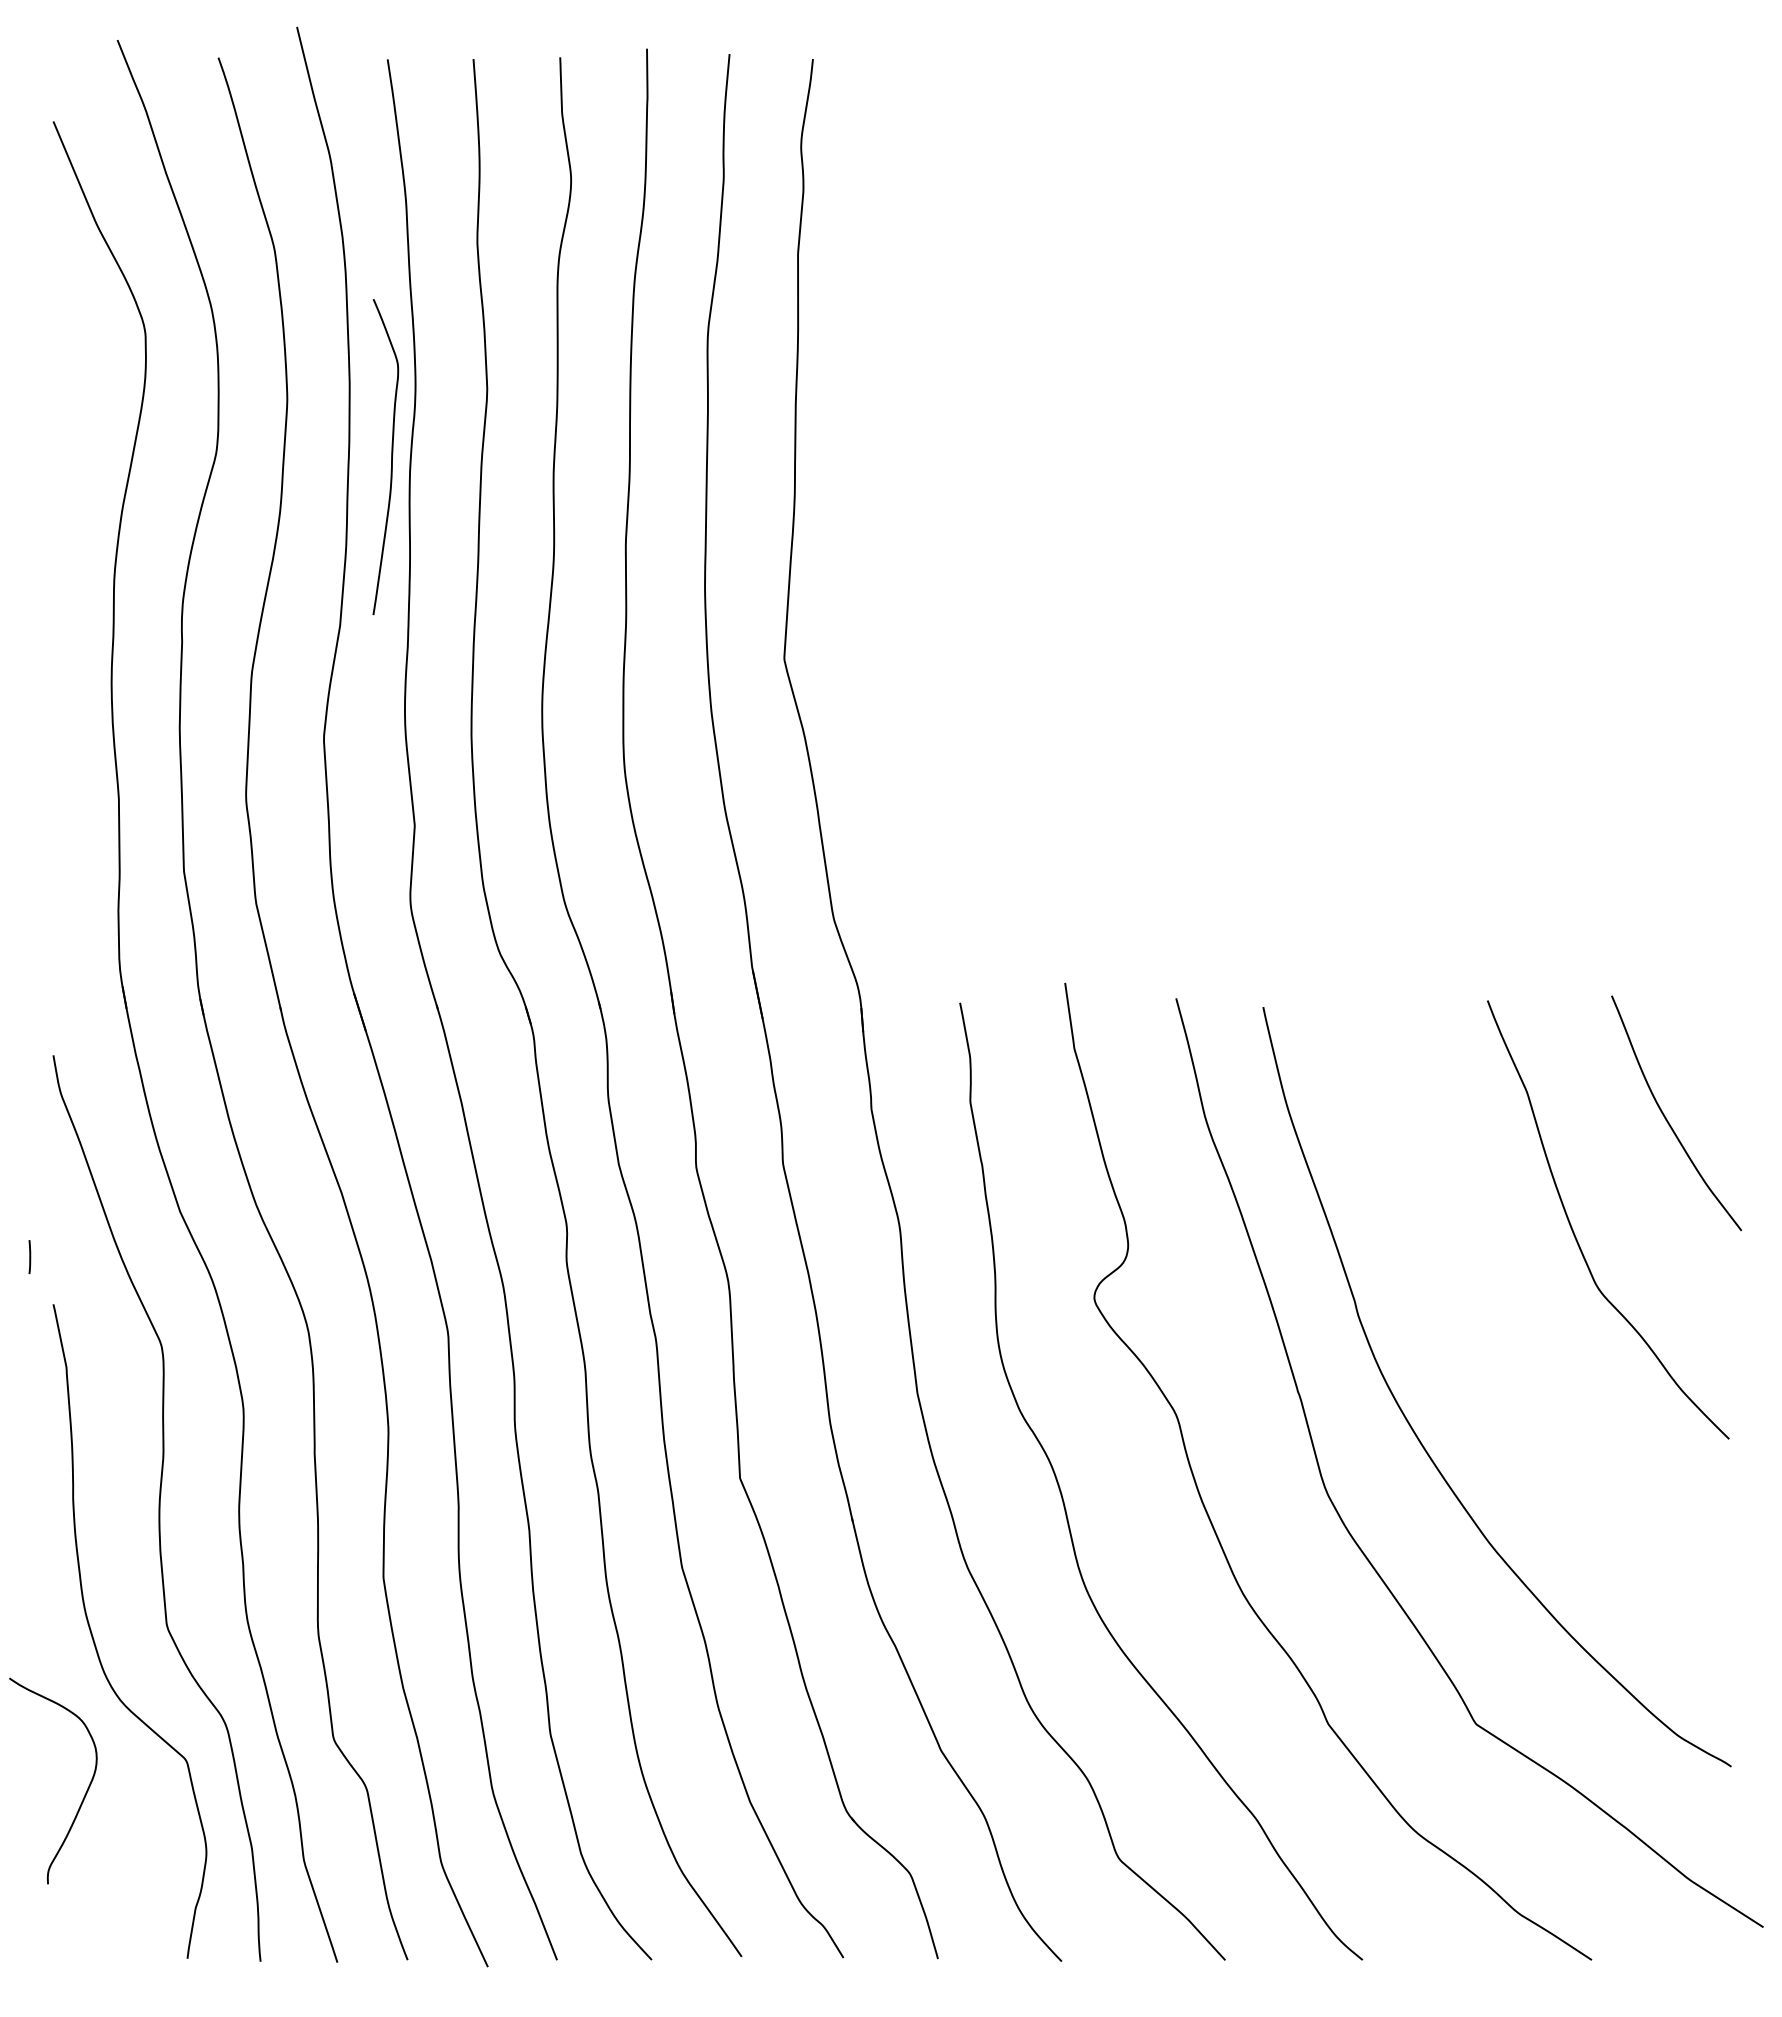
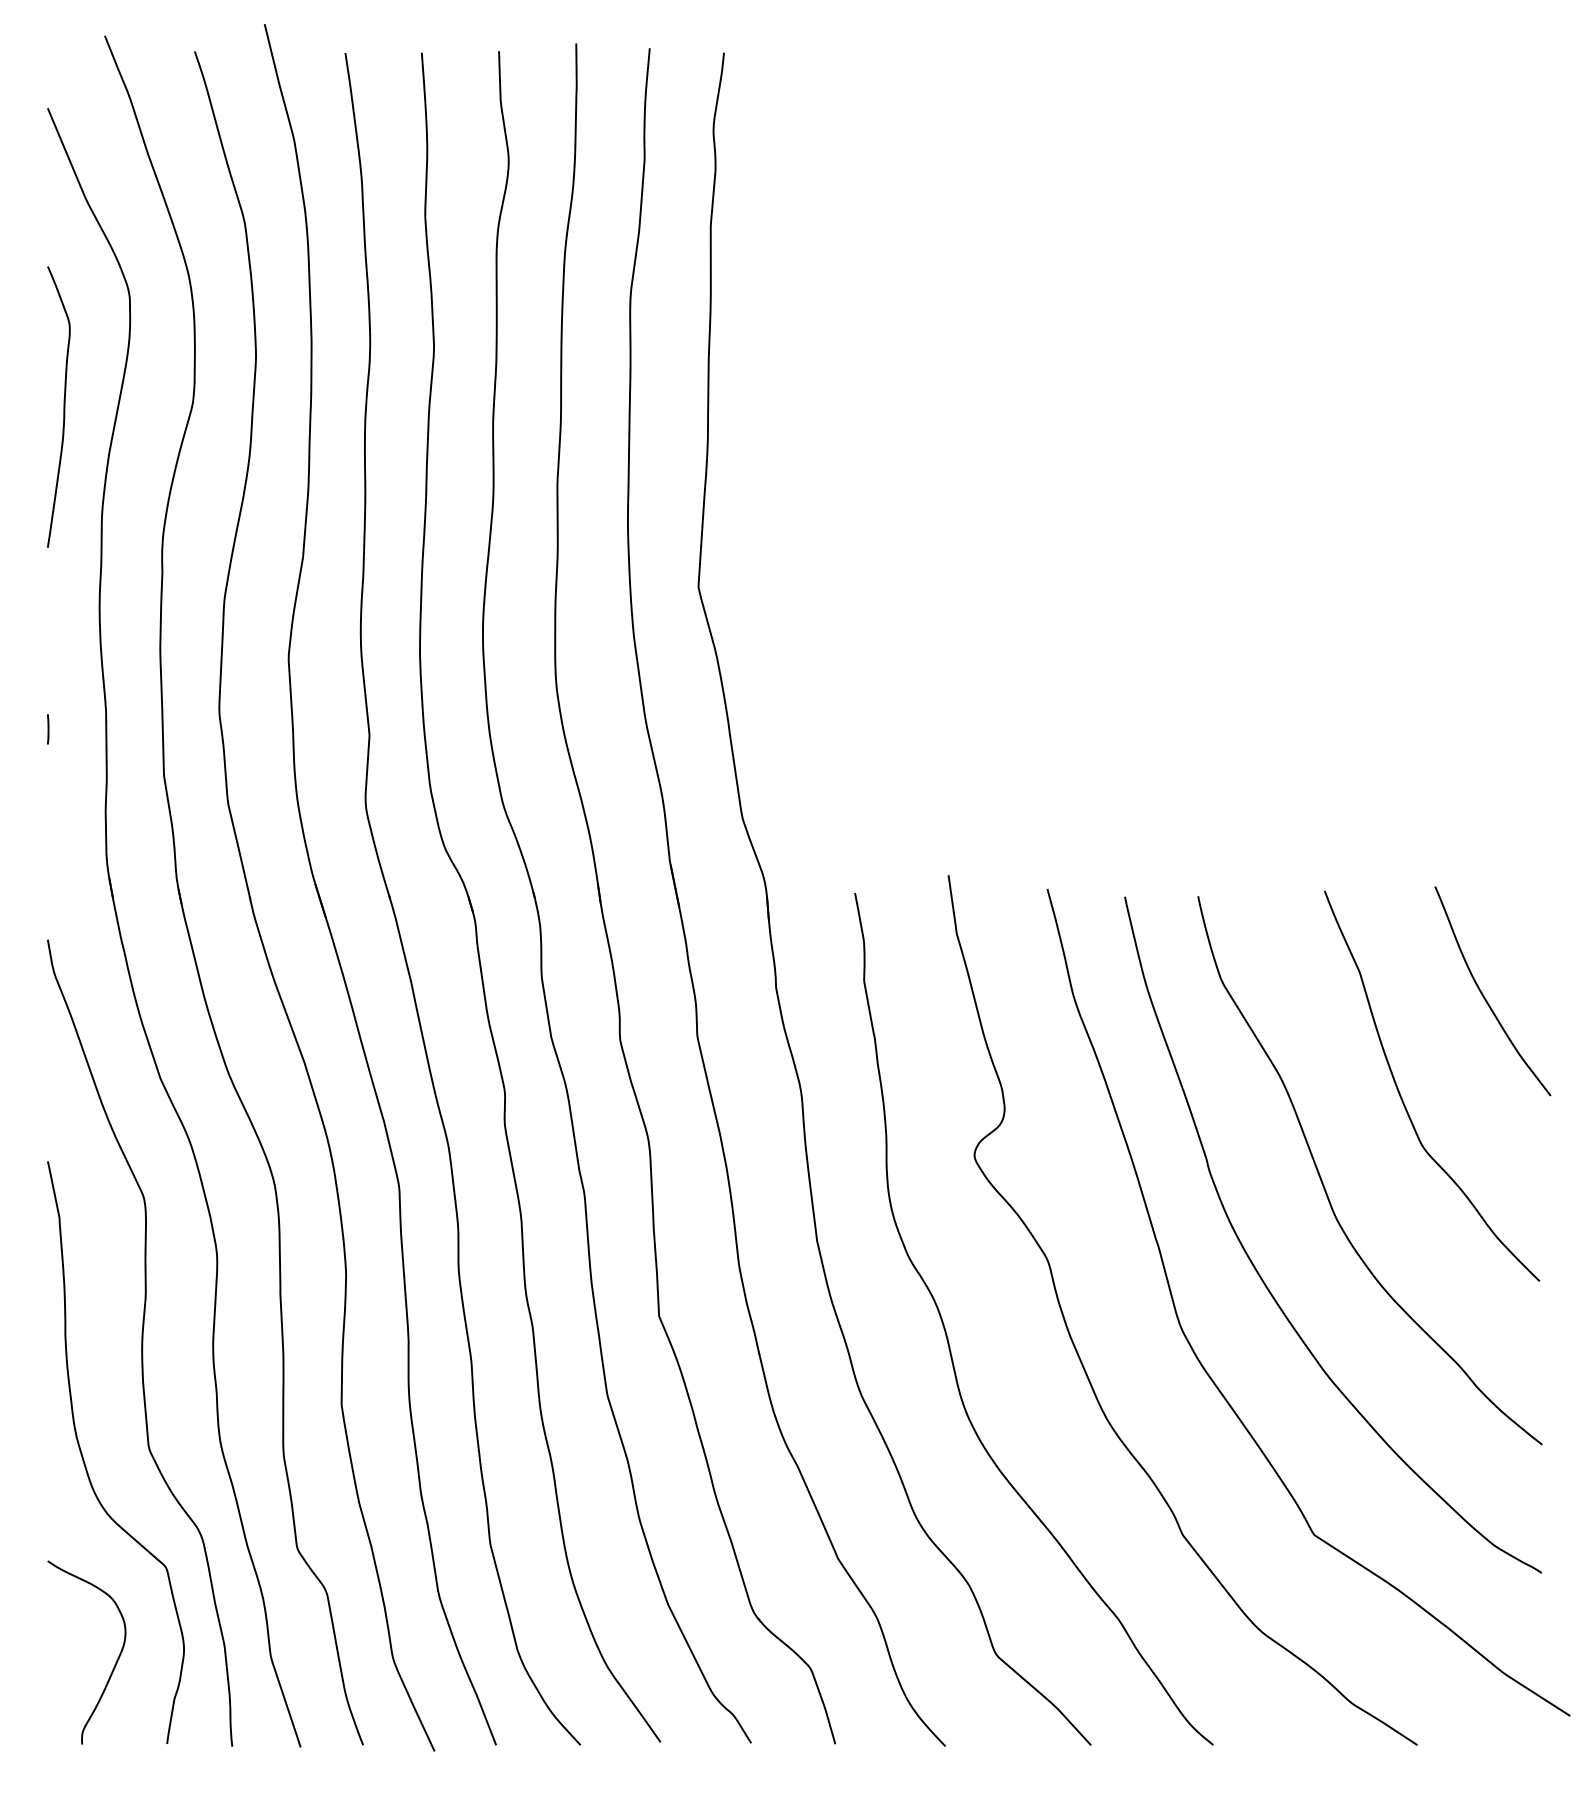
curve: (391, 456) -> (63, 406), moved
line: (29, 1257) -> (47, 729), moved
curve: (1487, 1331) -> (1324, 1185), added
curve: (84, 1794) -> (114, 1664), moved

